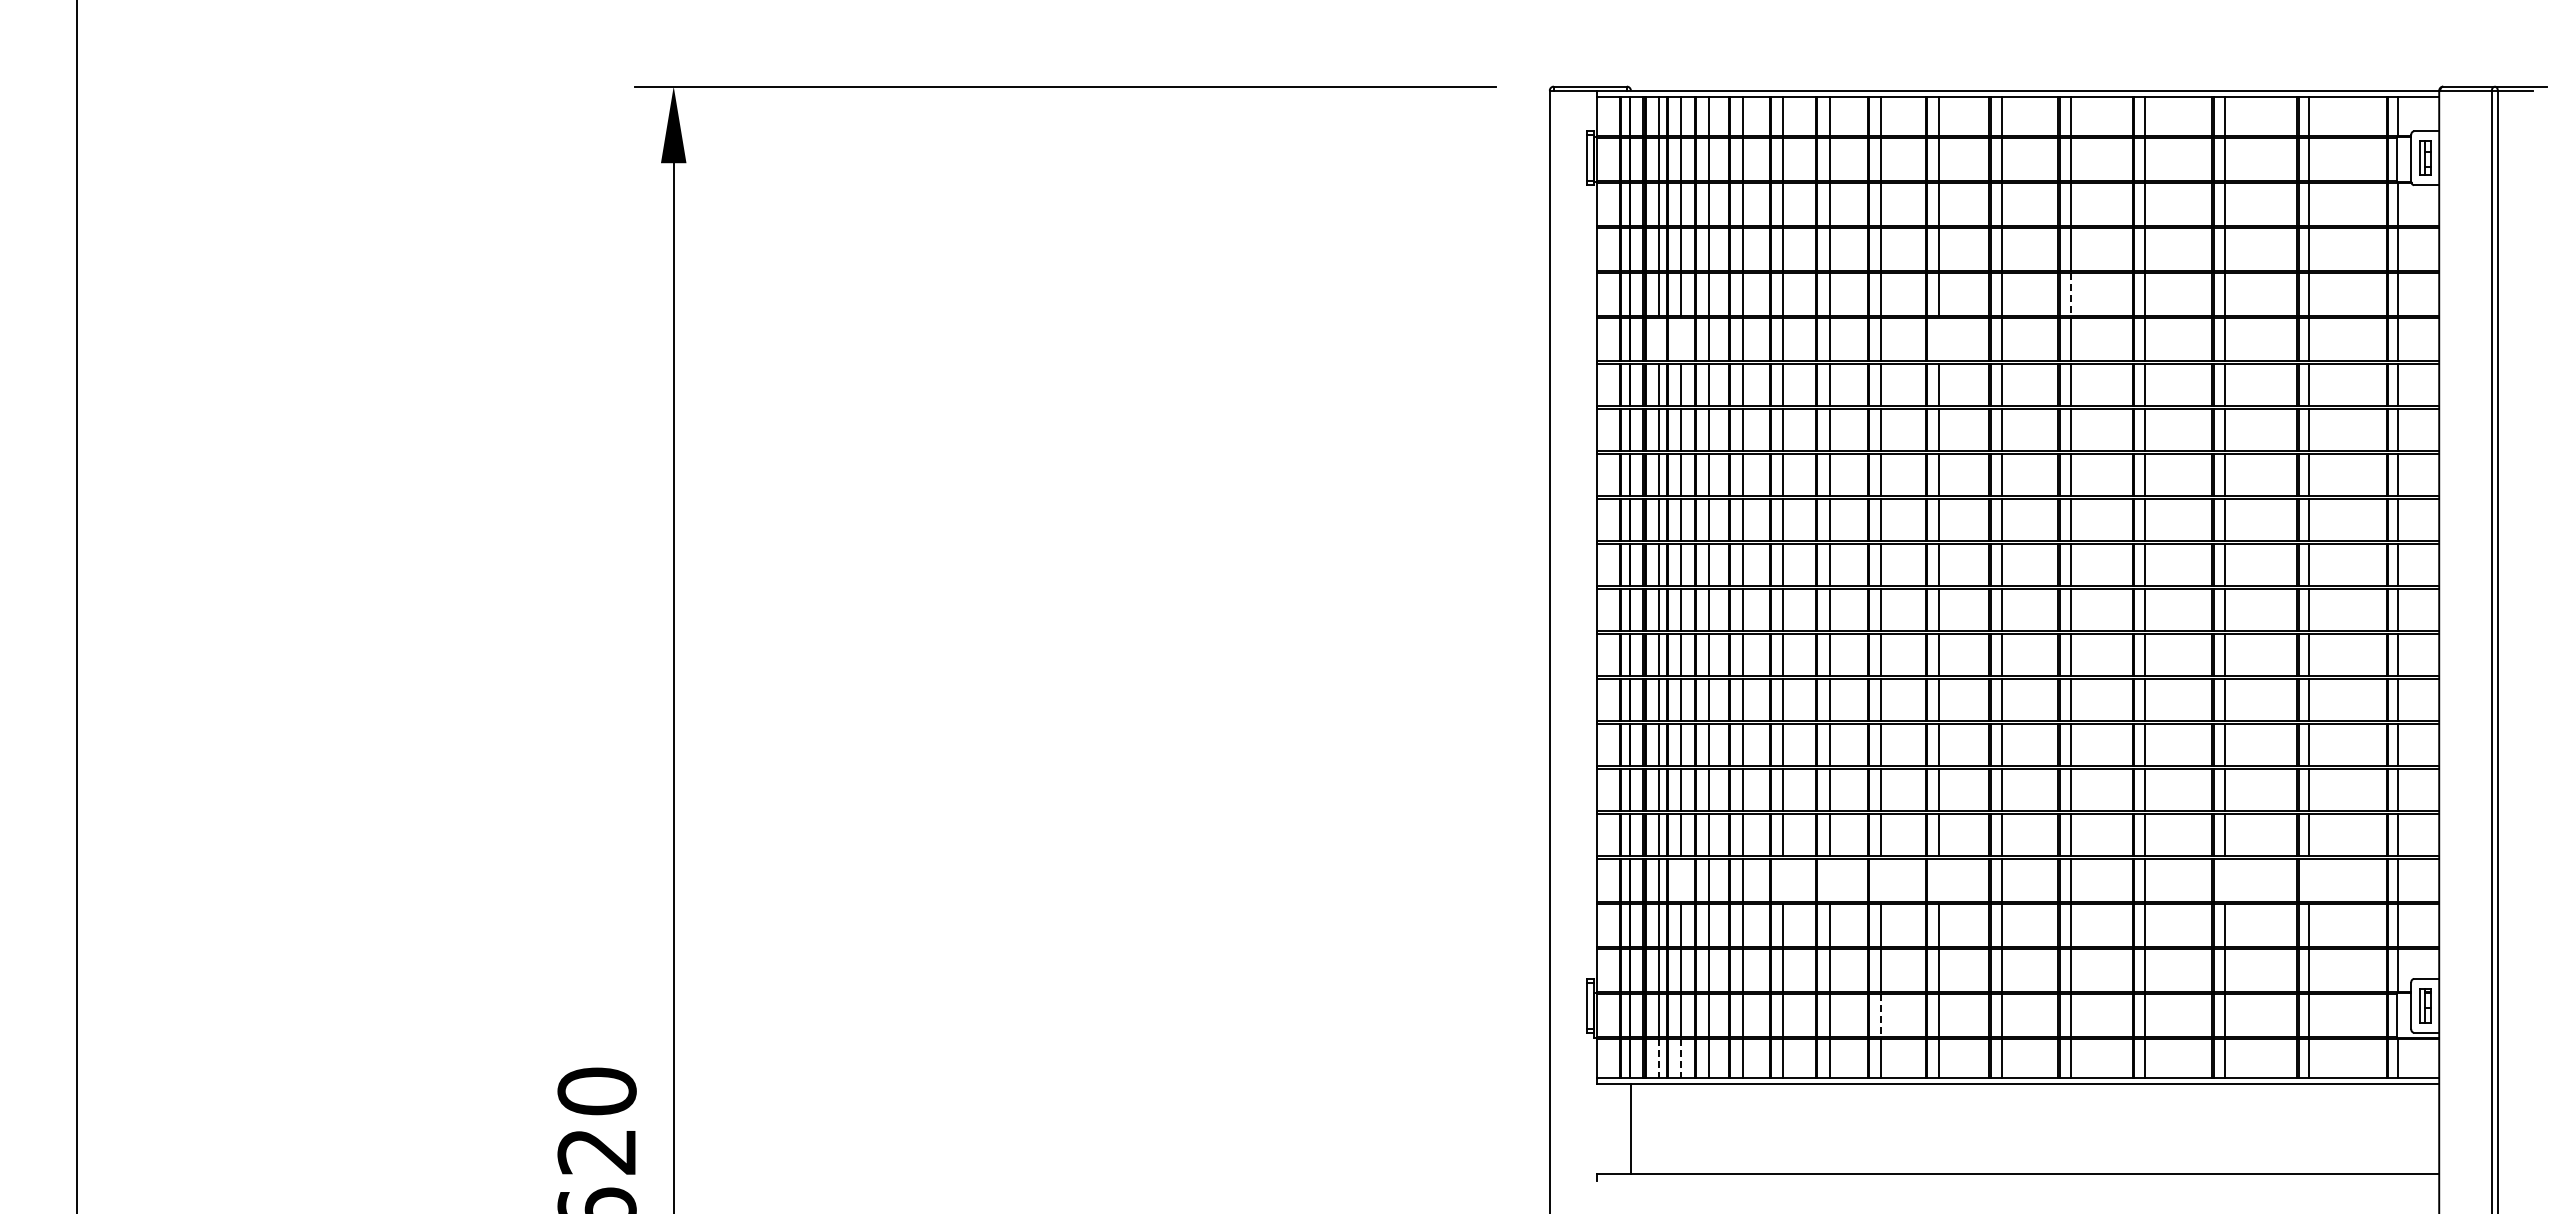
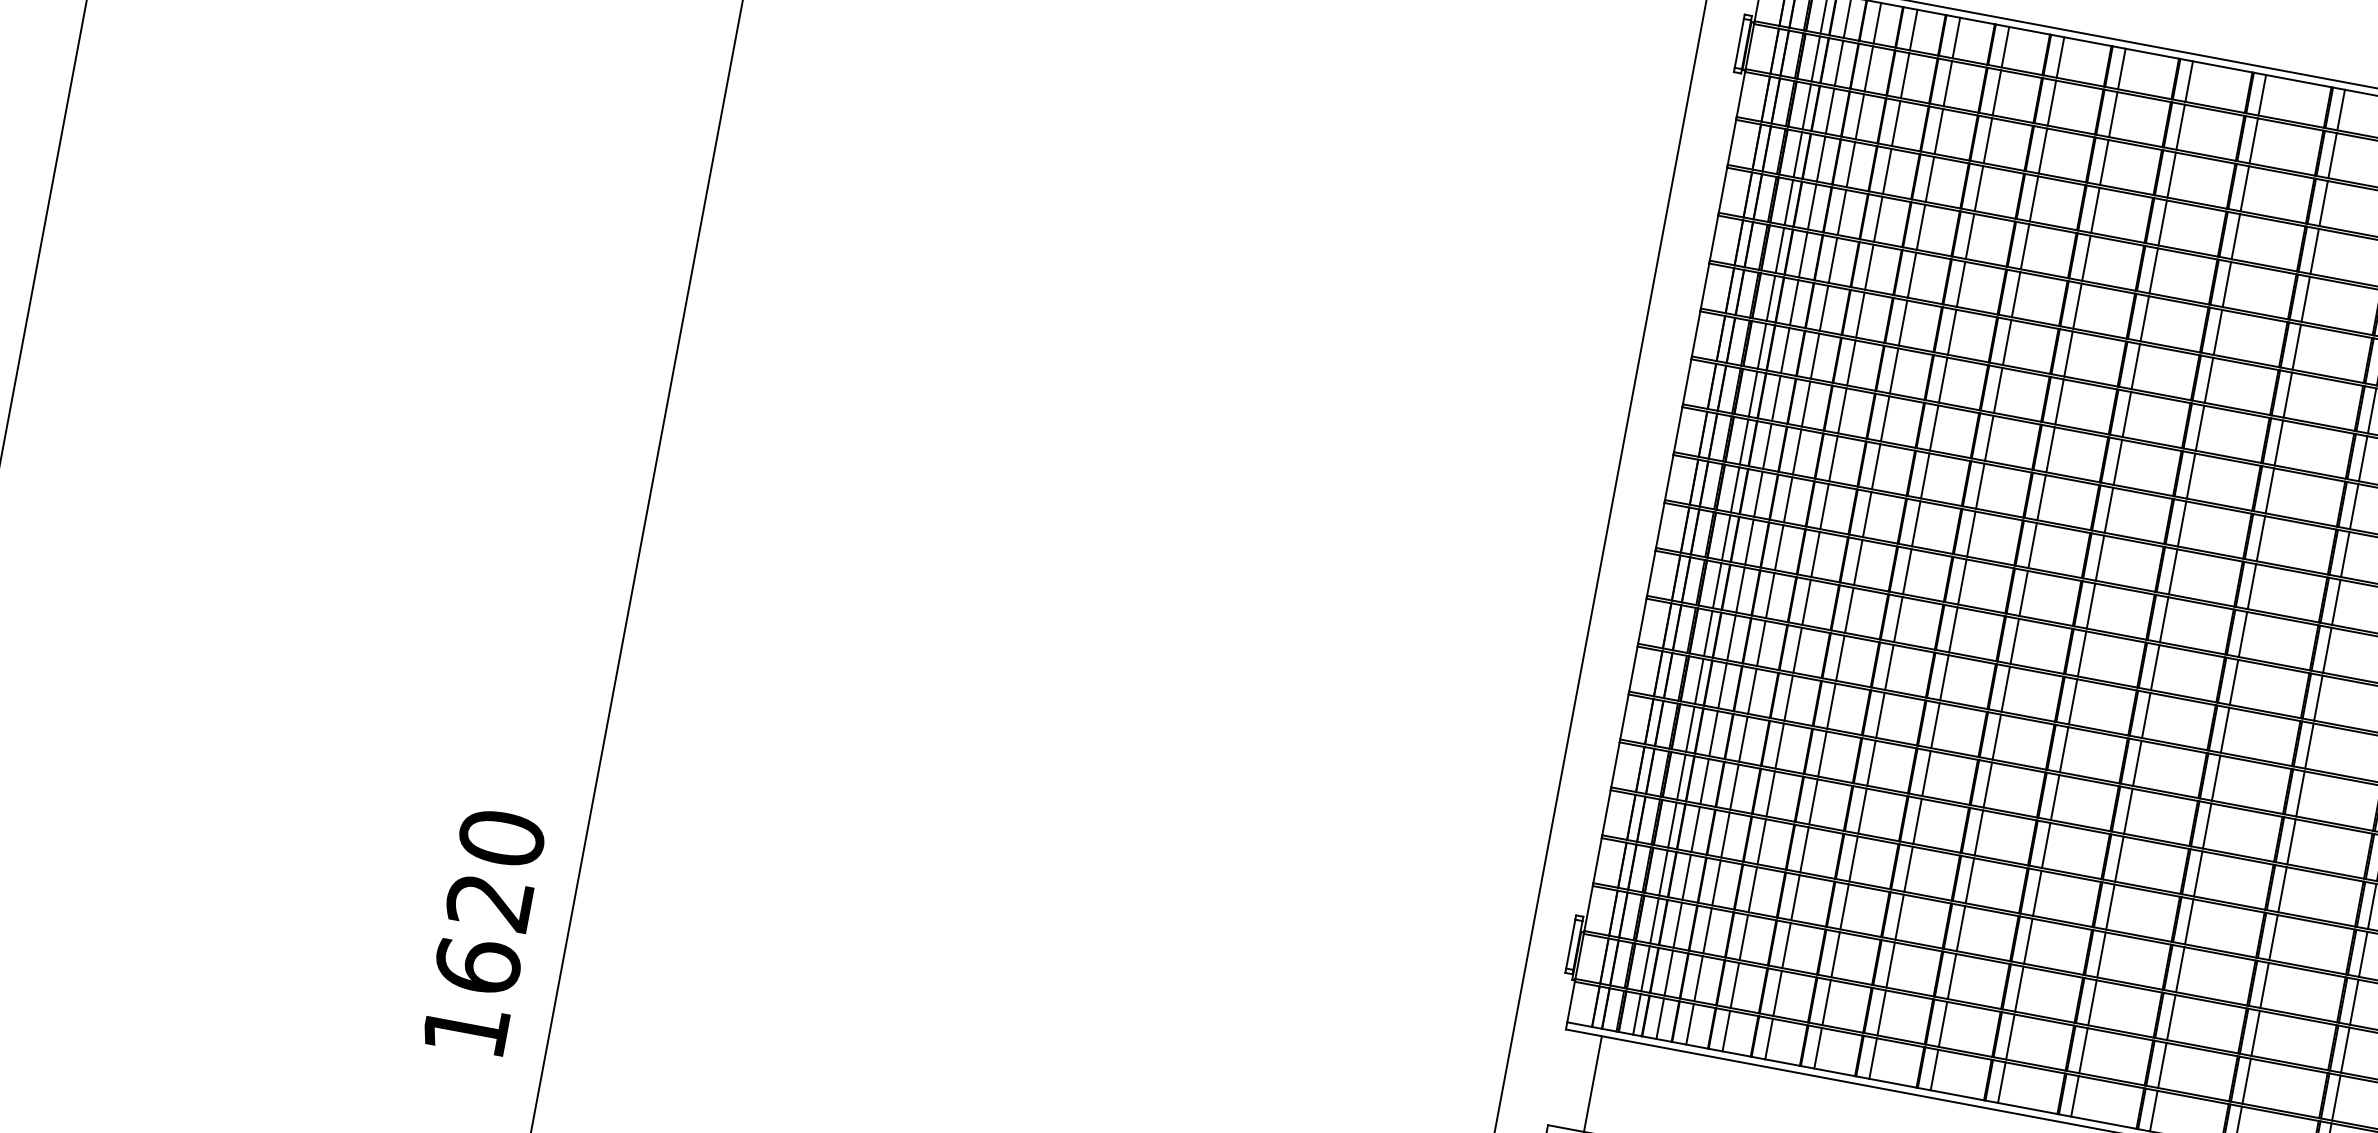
line: (2071, 295) -> (2226, 285), dashed -> solid
line: (1659, 339) -> (1780, 250), added
line: (1680, 339) -> (1802, 254), added
line: (1939, 339) -> (2077, 306), added
line: (1680, 880) -> (1695, 829), added
line: (1783, 880) -> (1804, 850), added
line: (1829, 880) -> (1853, 859), added
line: (1881, 880) -> (1908, 869), added
line: (1939, 880) -> (1970, 881), added
line: (2224, 880) -> (2273, 937), added
line: (2309, 880) -> (2363, 954), added
line: (1881, 1016) -> (1881, 1014), dashed -> solid
line: (1659, 1058) -> (1637, 1014), dashed -> solid
line: (1680, 1058) -> (1659, 1018), dashed -> solid

